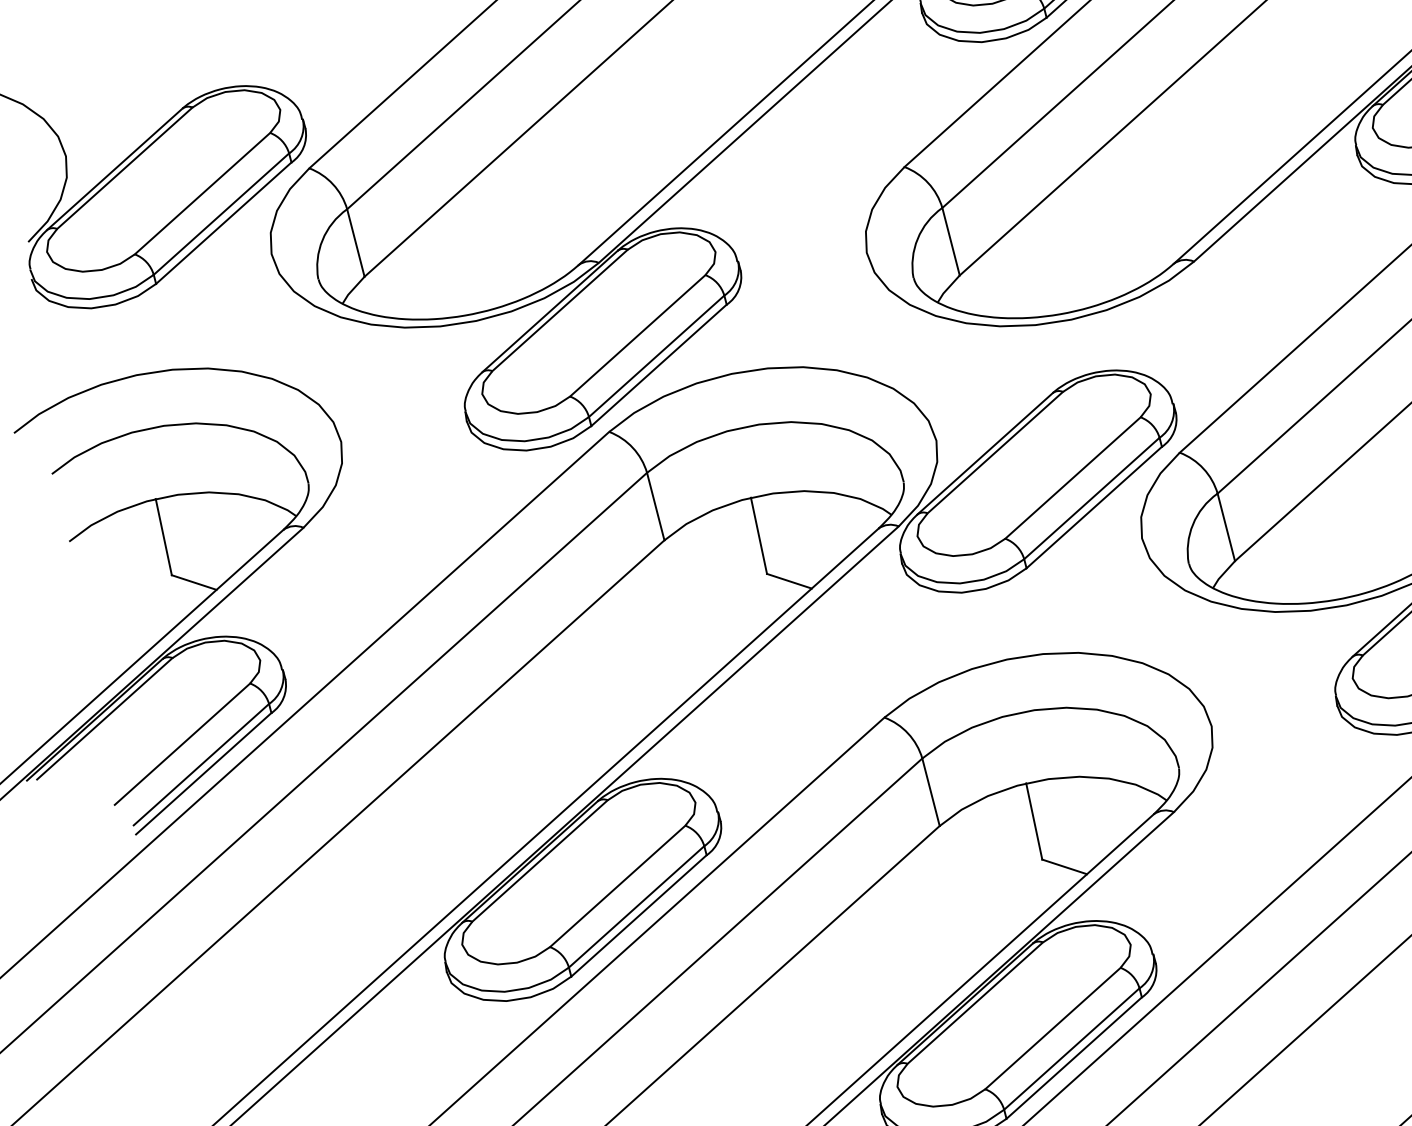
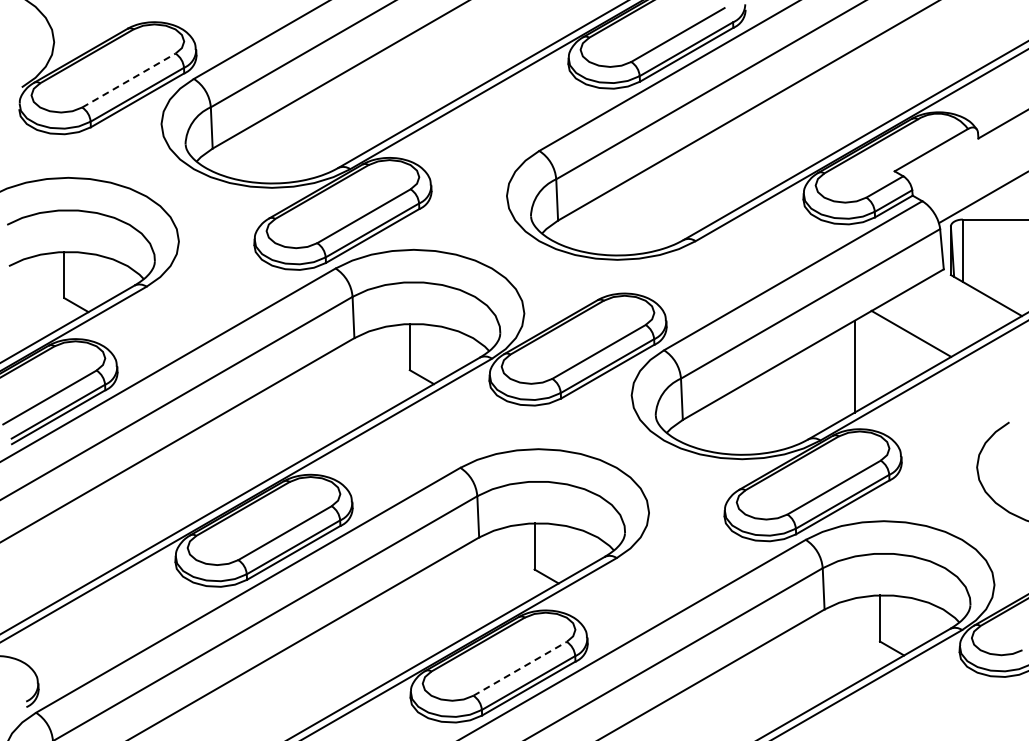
line: (201, 193) -> (128, 80), solid -> dashed
line: (1053, 1027) -> (520, 668), solid -> dashed

